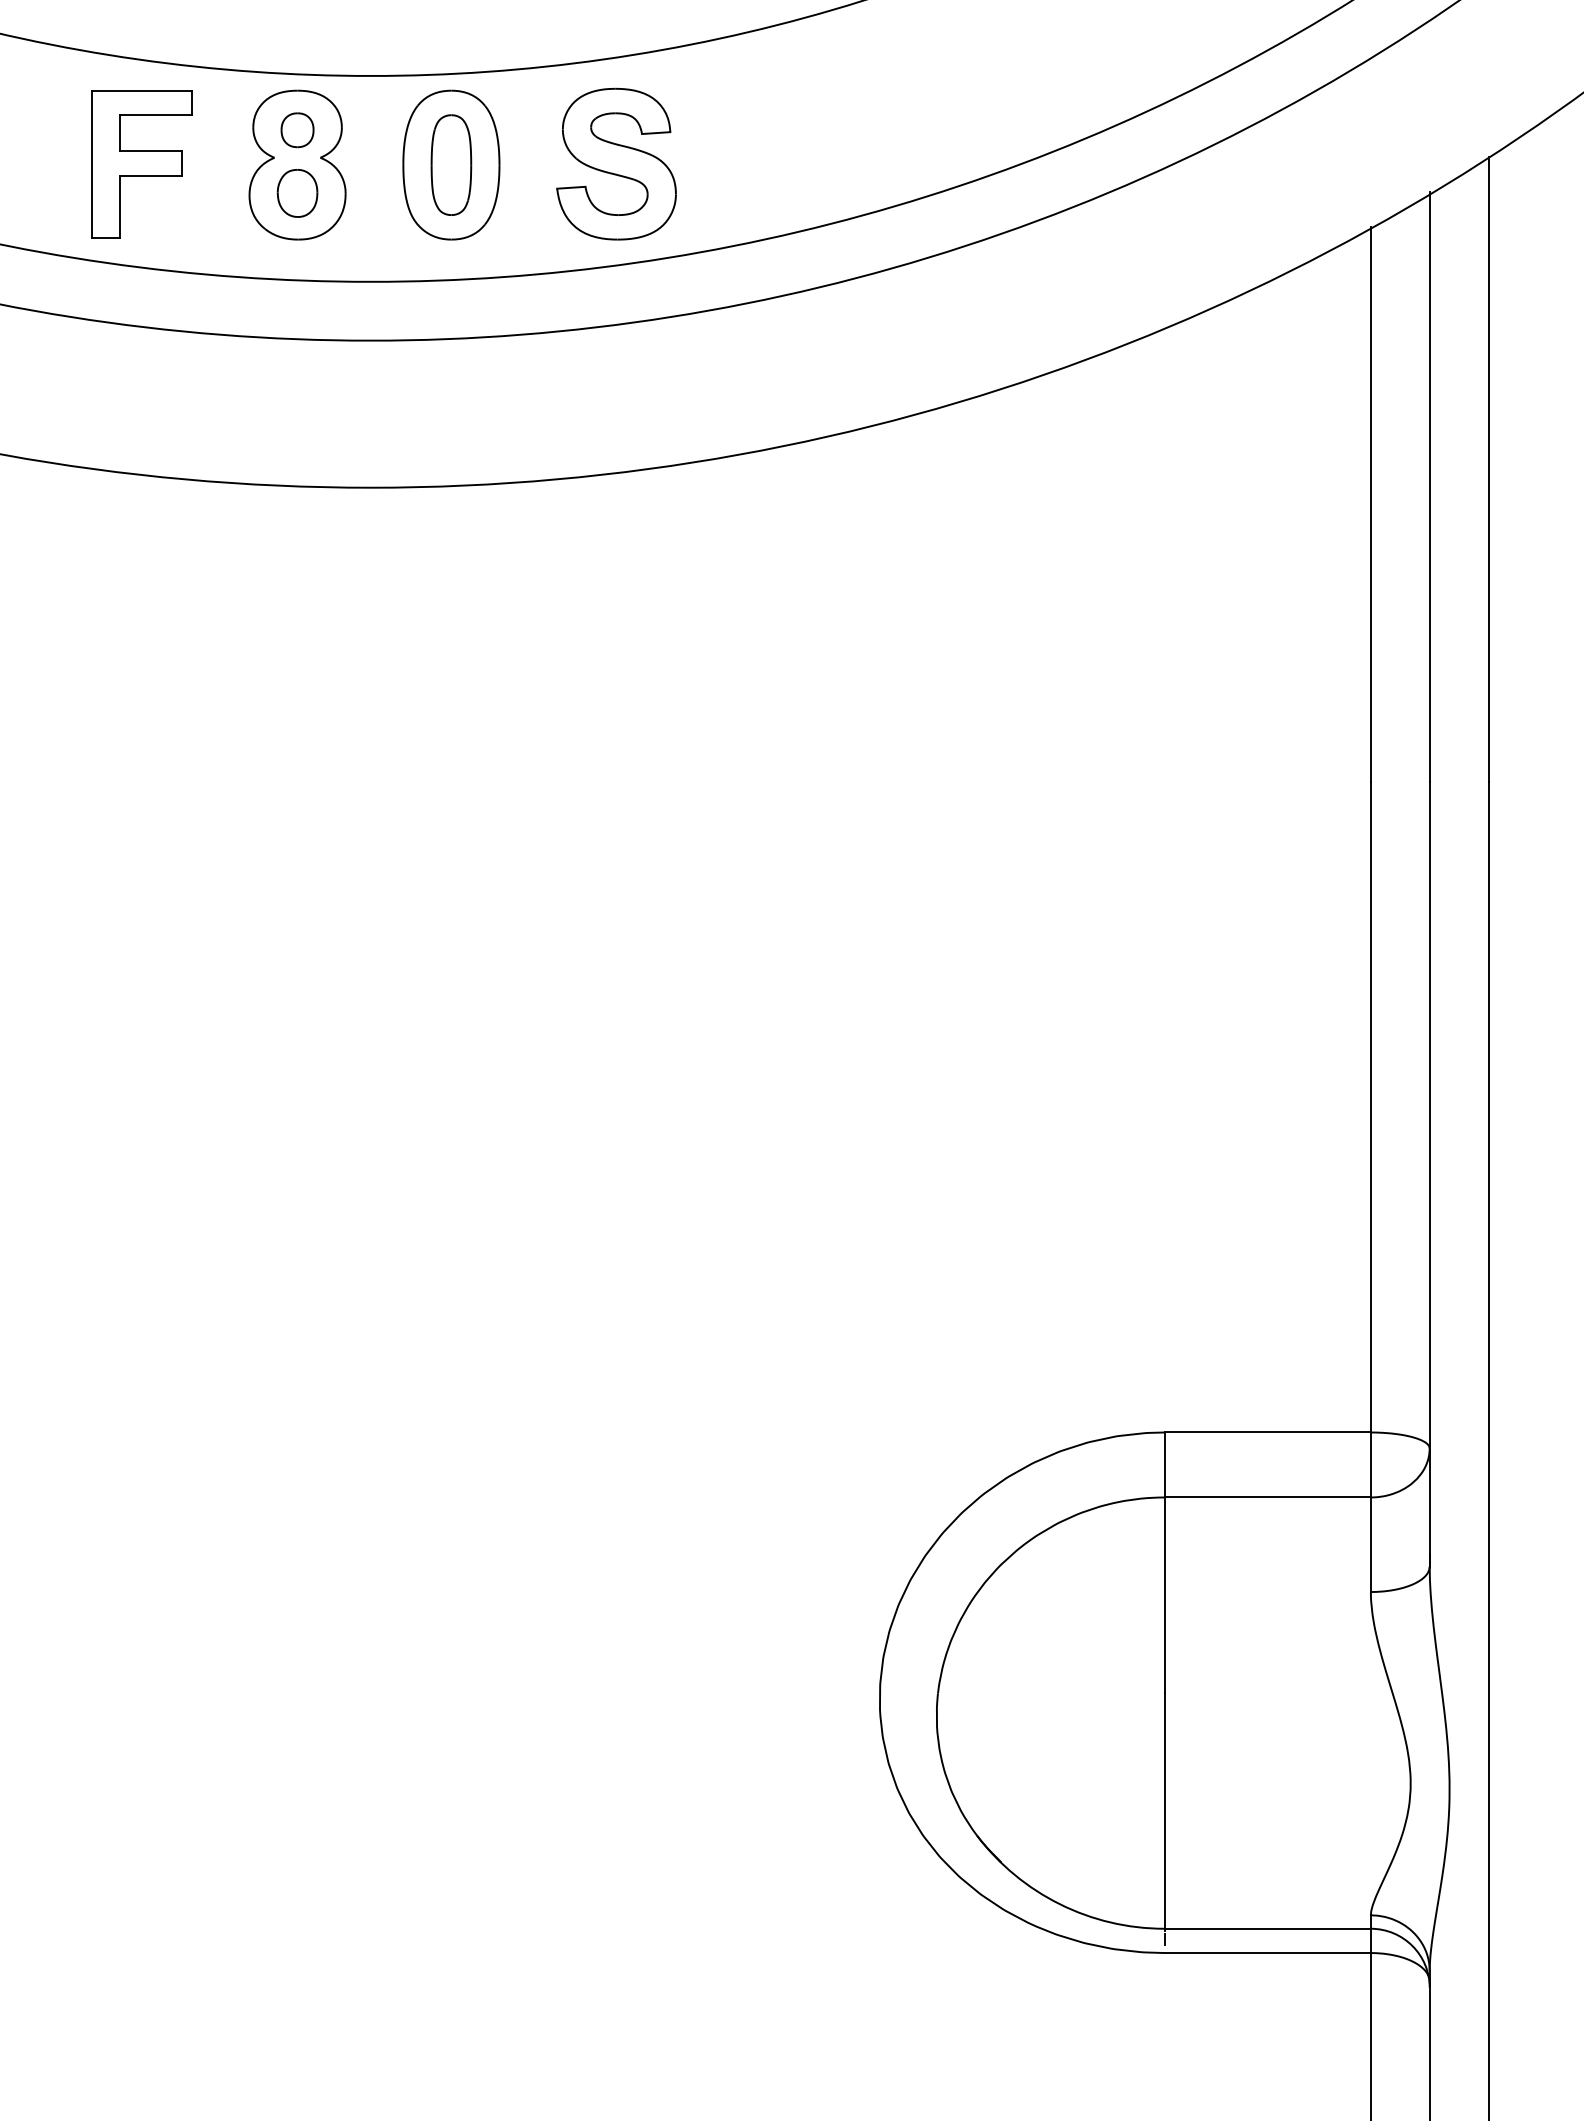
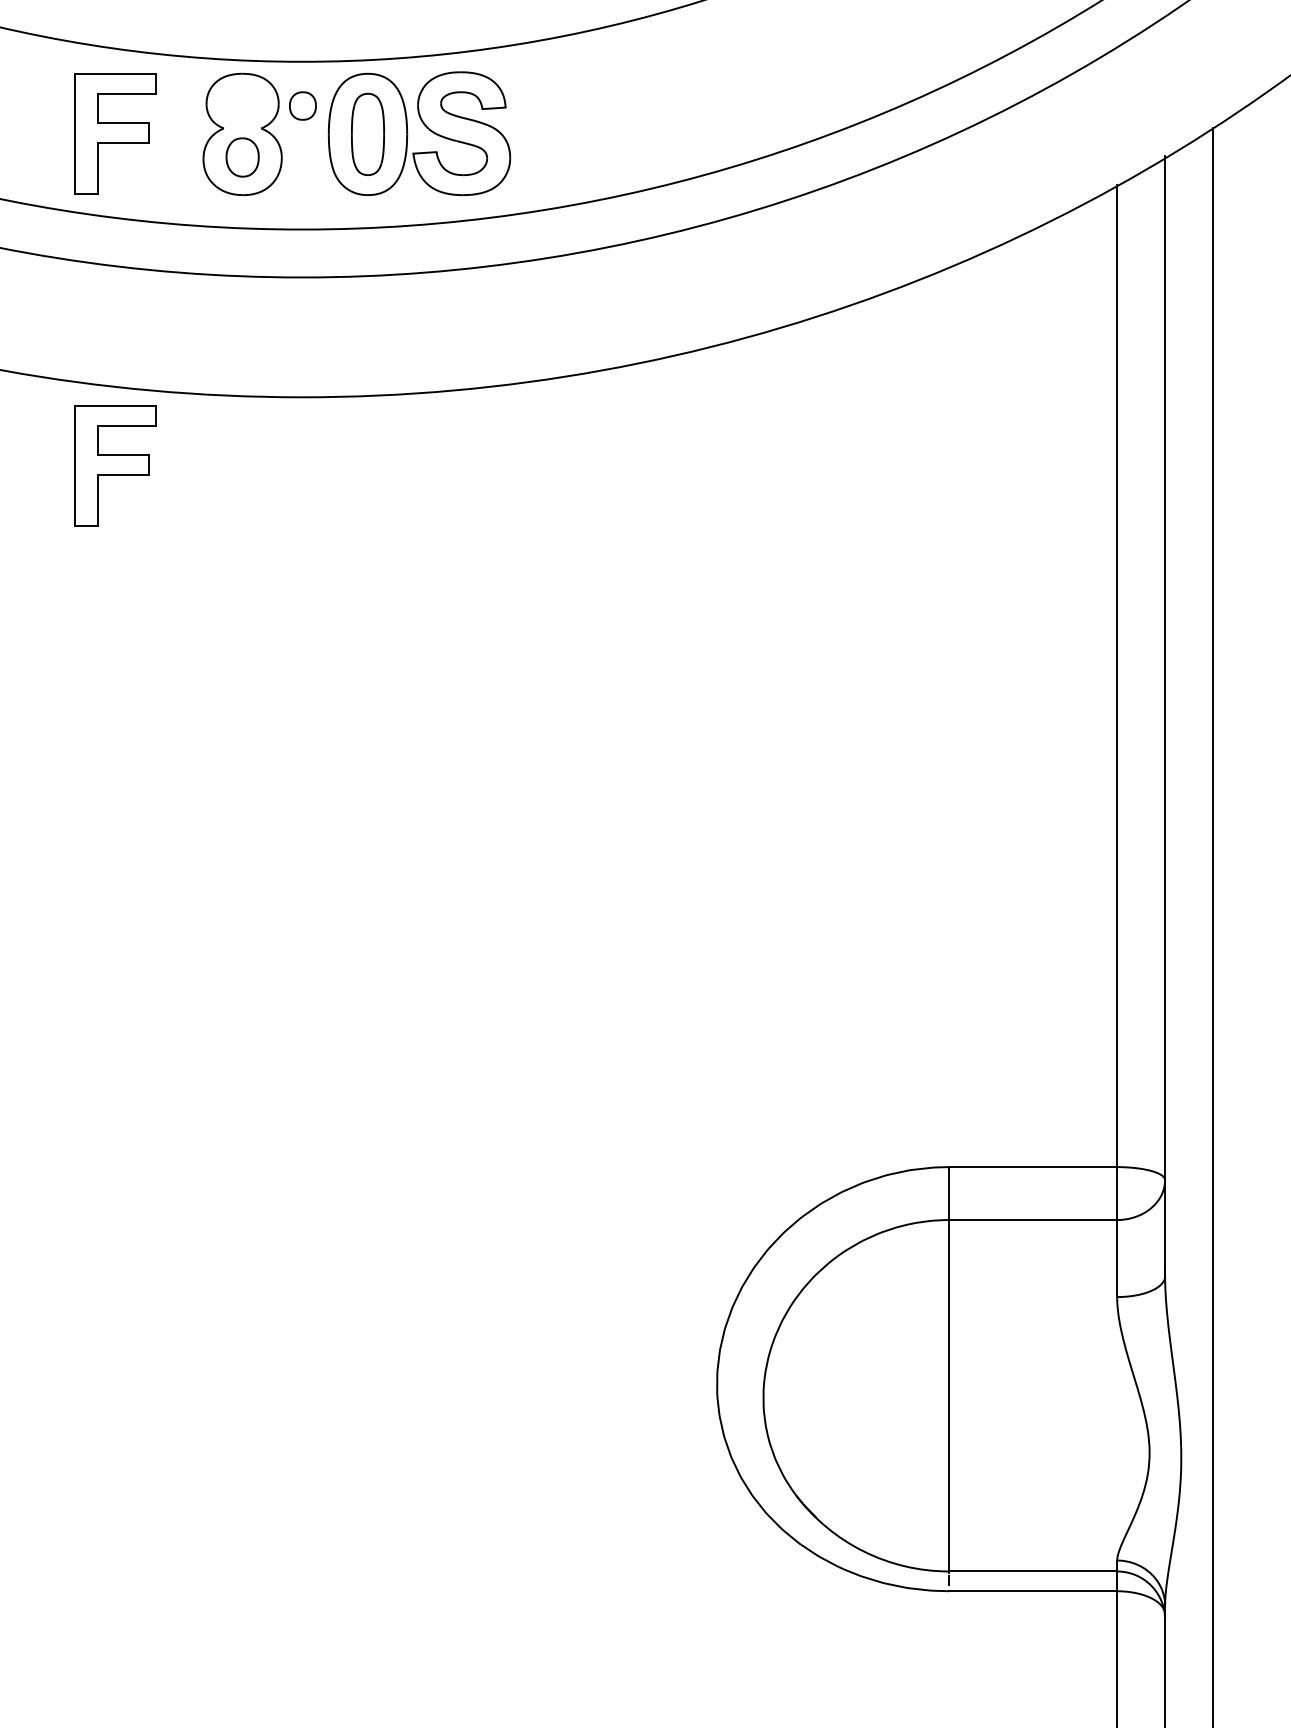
part: (297, 130) -> (302, 106), moved
part: (616, 163) -> (461, 133), moved
part: (141, 572) -> (115, 466), added

